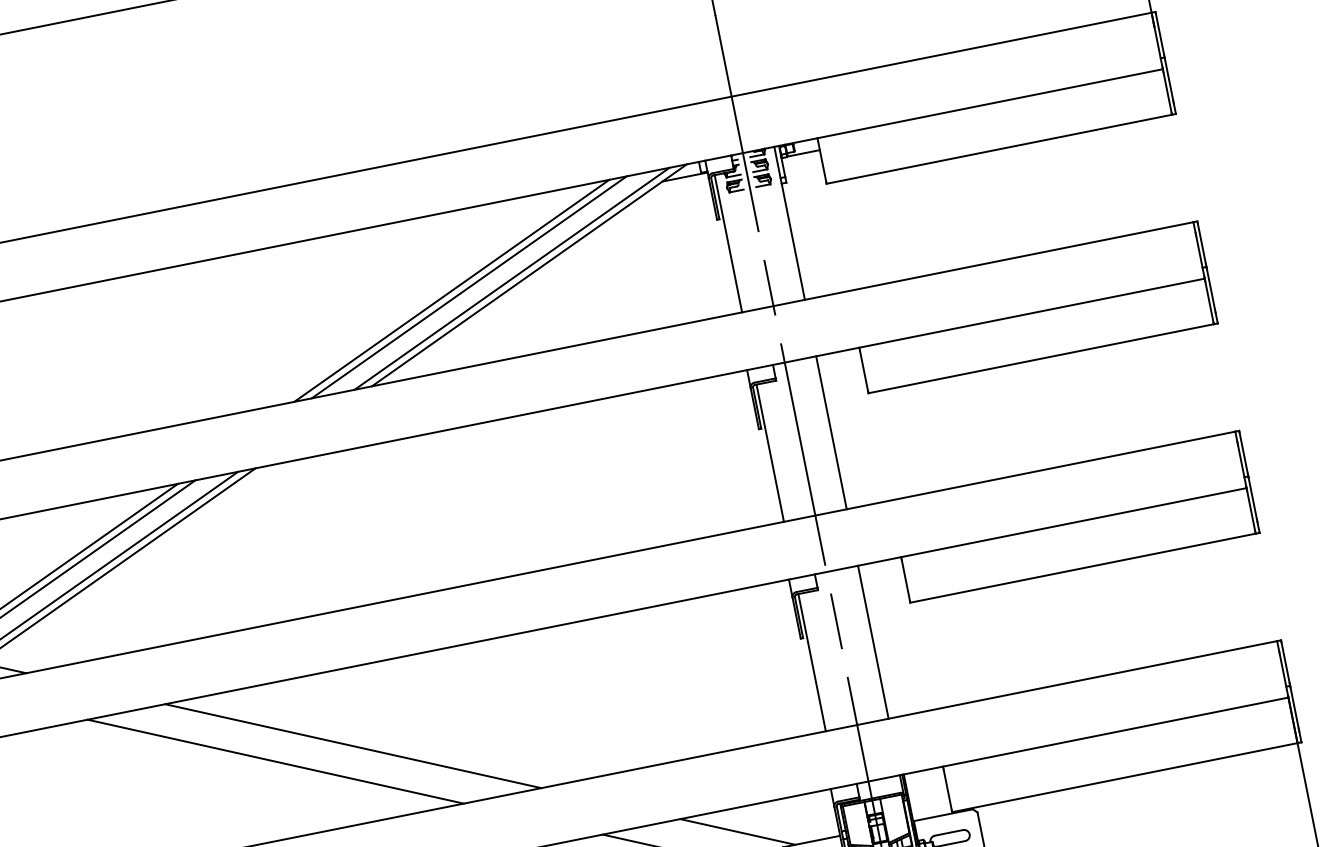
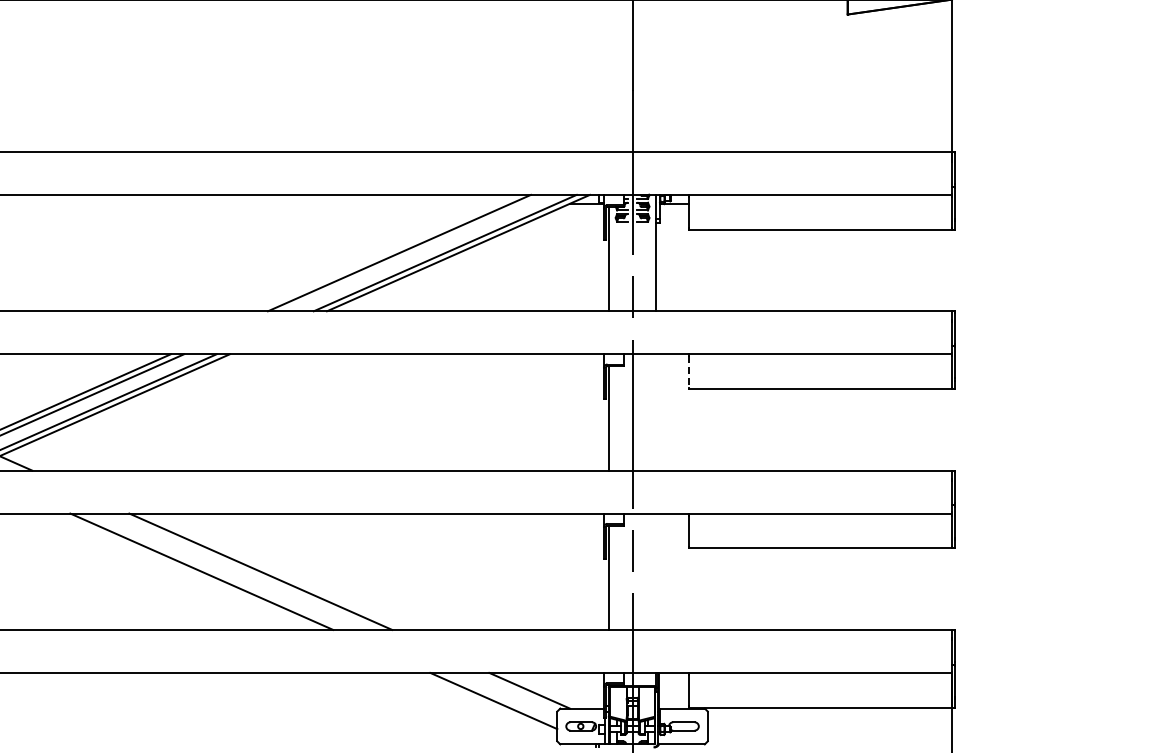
line: (468, 286) -> (412, 252), removed
line: (864, 370) -> (689, 371), solid -> dashed
line: (831, 432) -> (656, 412), removed
line: (873, 641) -> (656, 571), removed

